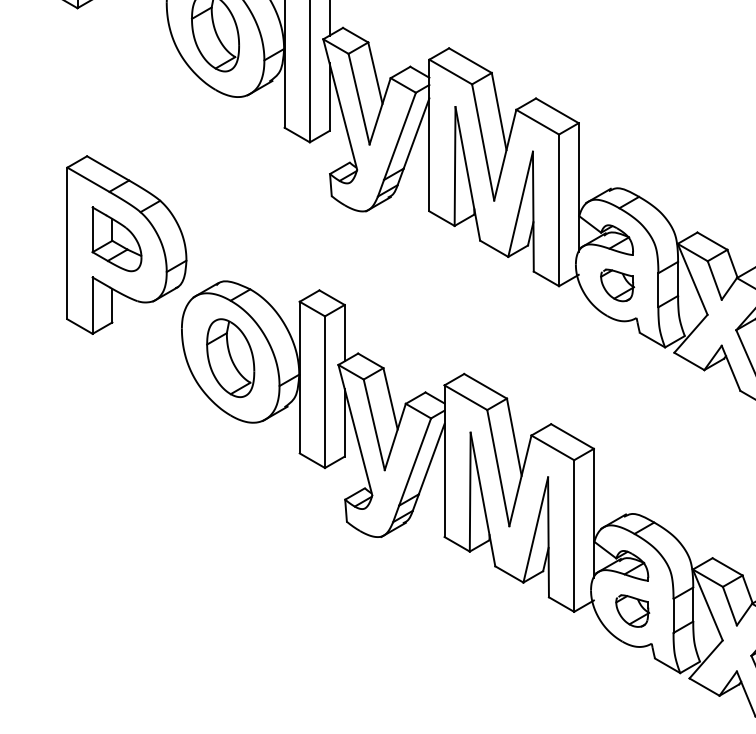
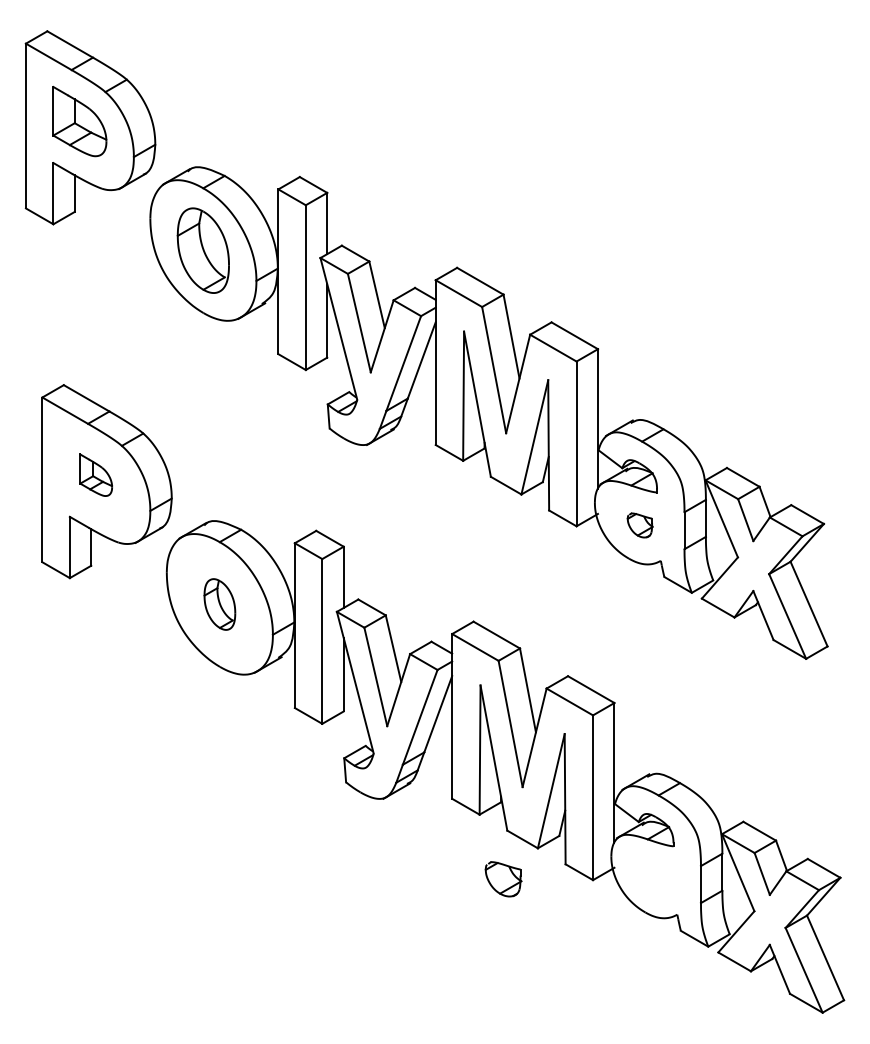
part: (116, 238) -> (95, 474), size x0.6
part: (617, 285) -> (640, 525), size x0.7
part: (230, 358) -> (219, 604), size x0.6
part: (632, 611) -> (503, 879), moved

